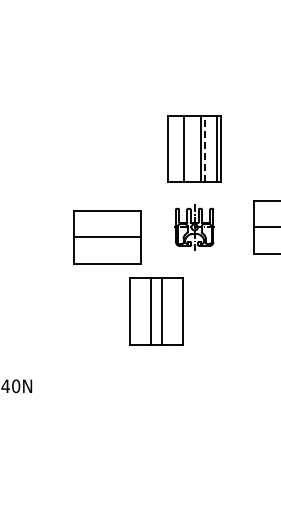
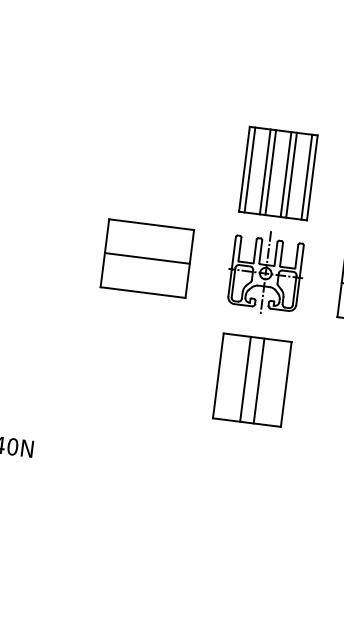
line: (172, 148) -> (250, 169), added
line: (188, 148) -> (270, 171), added
line: (205, 148) -> (292, 174), dashed -> solid
part: (194, 226) -> (265, 272), size x1.43
part: (107, 237) -> (147, 258), moved
part: (156, 311) -> (251, 380), moved

